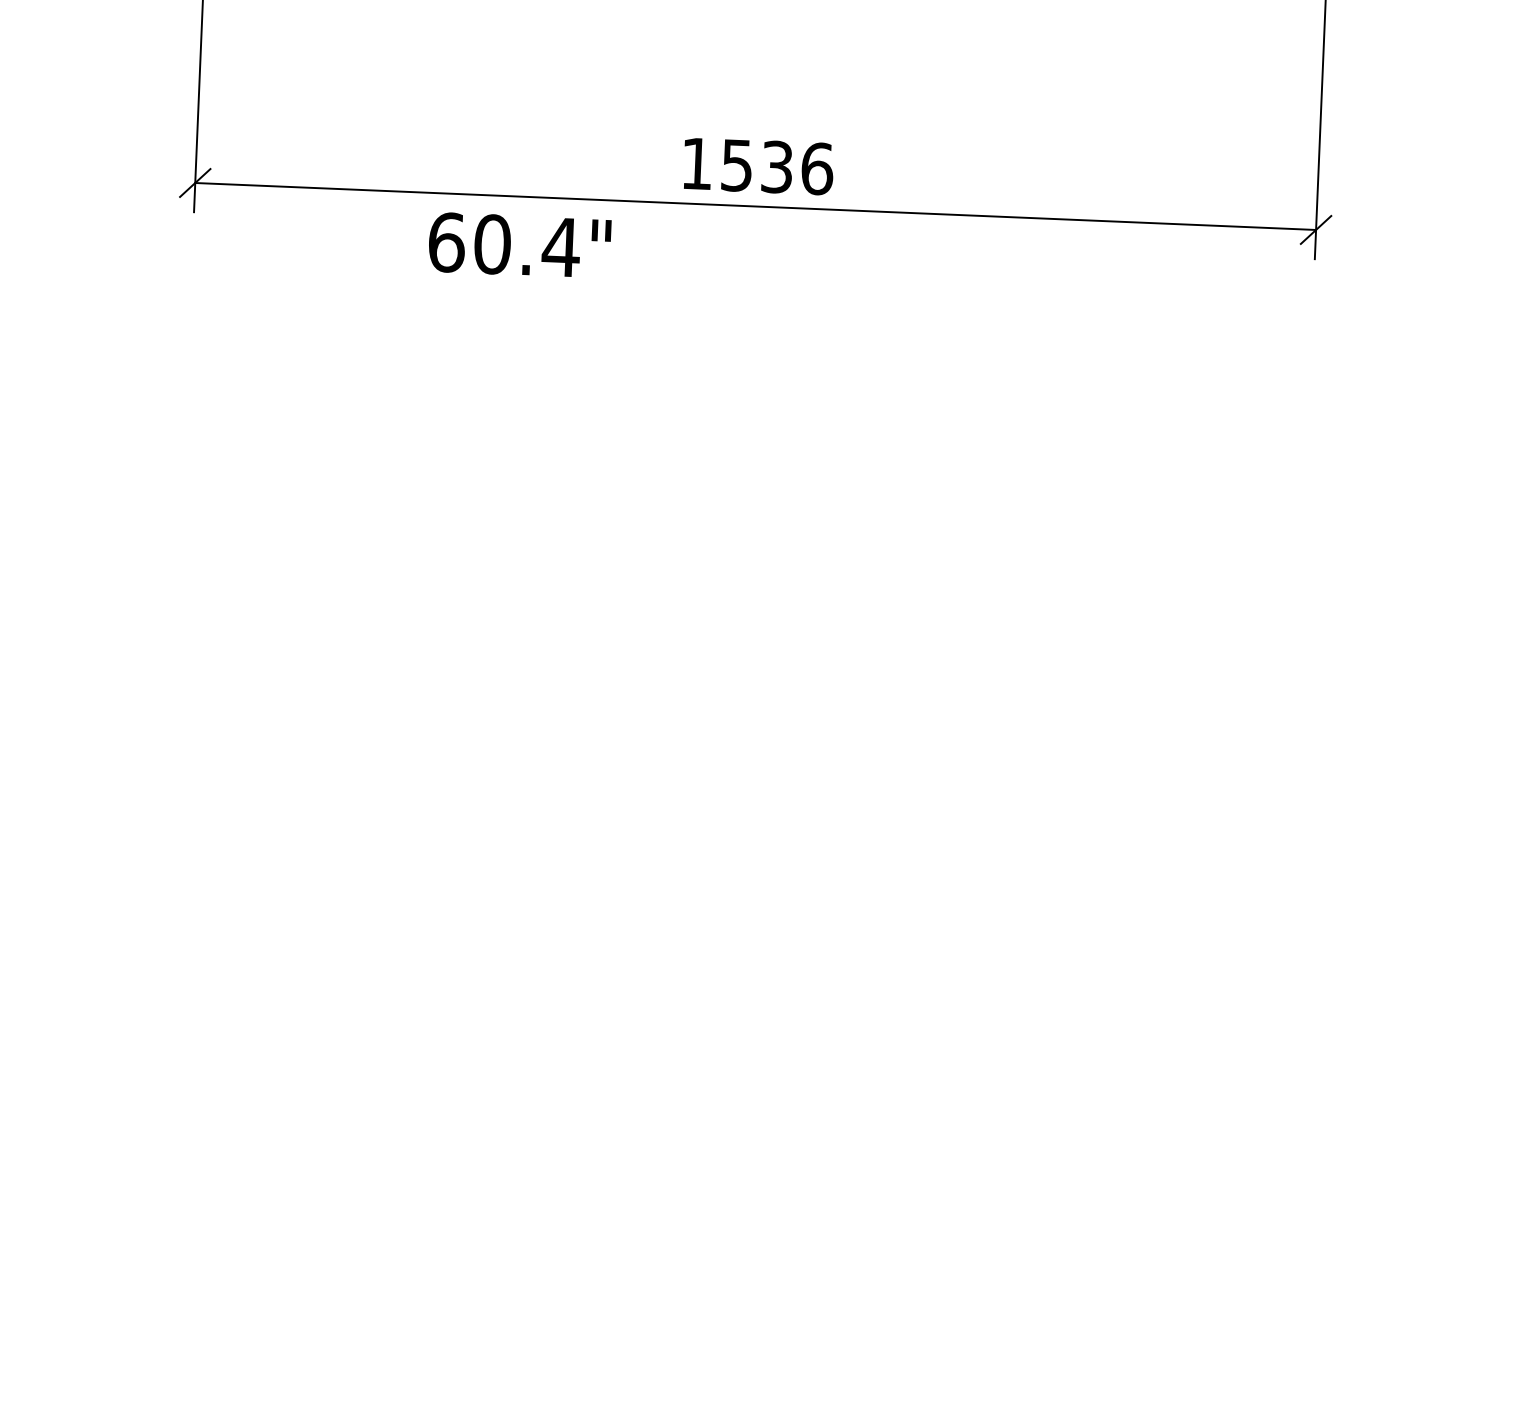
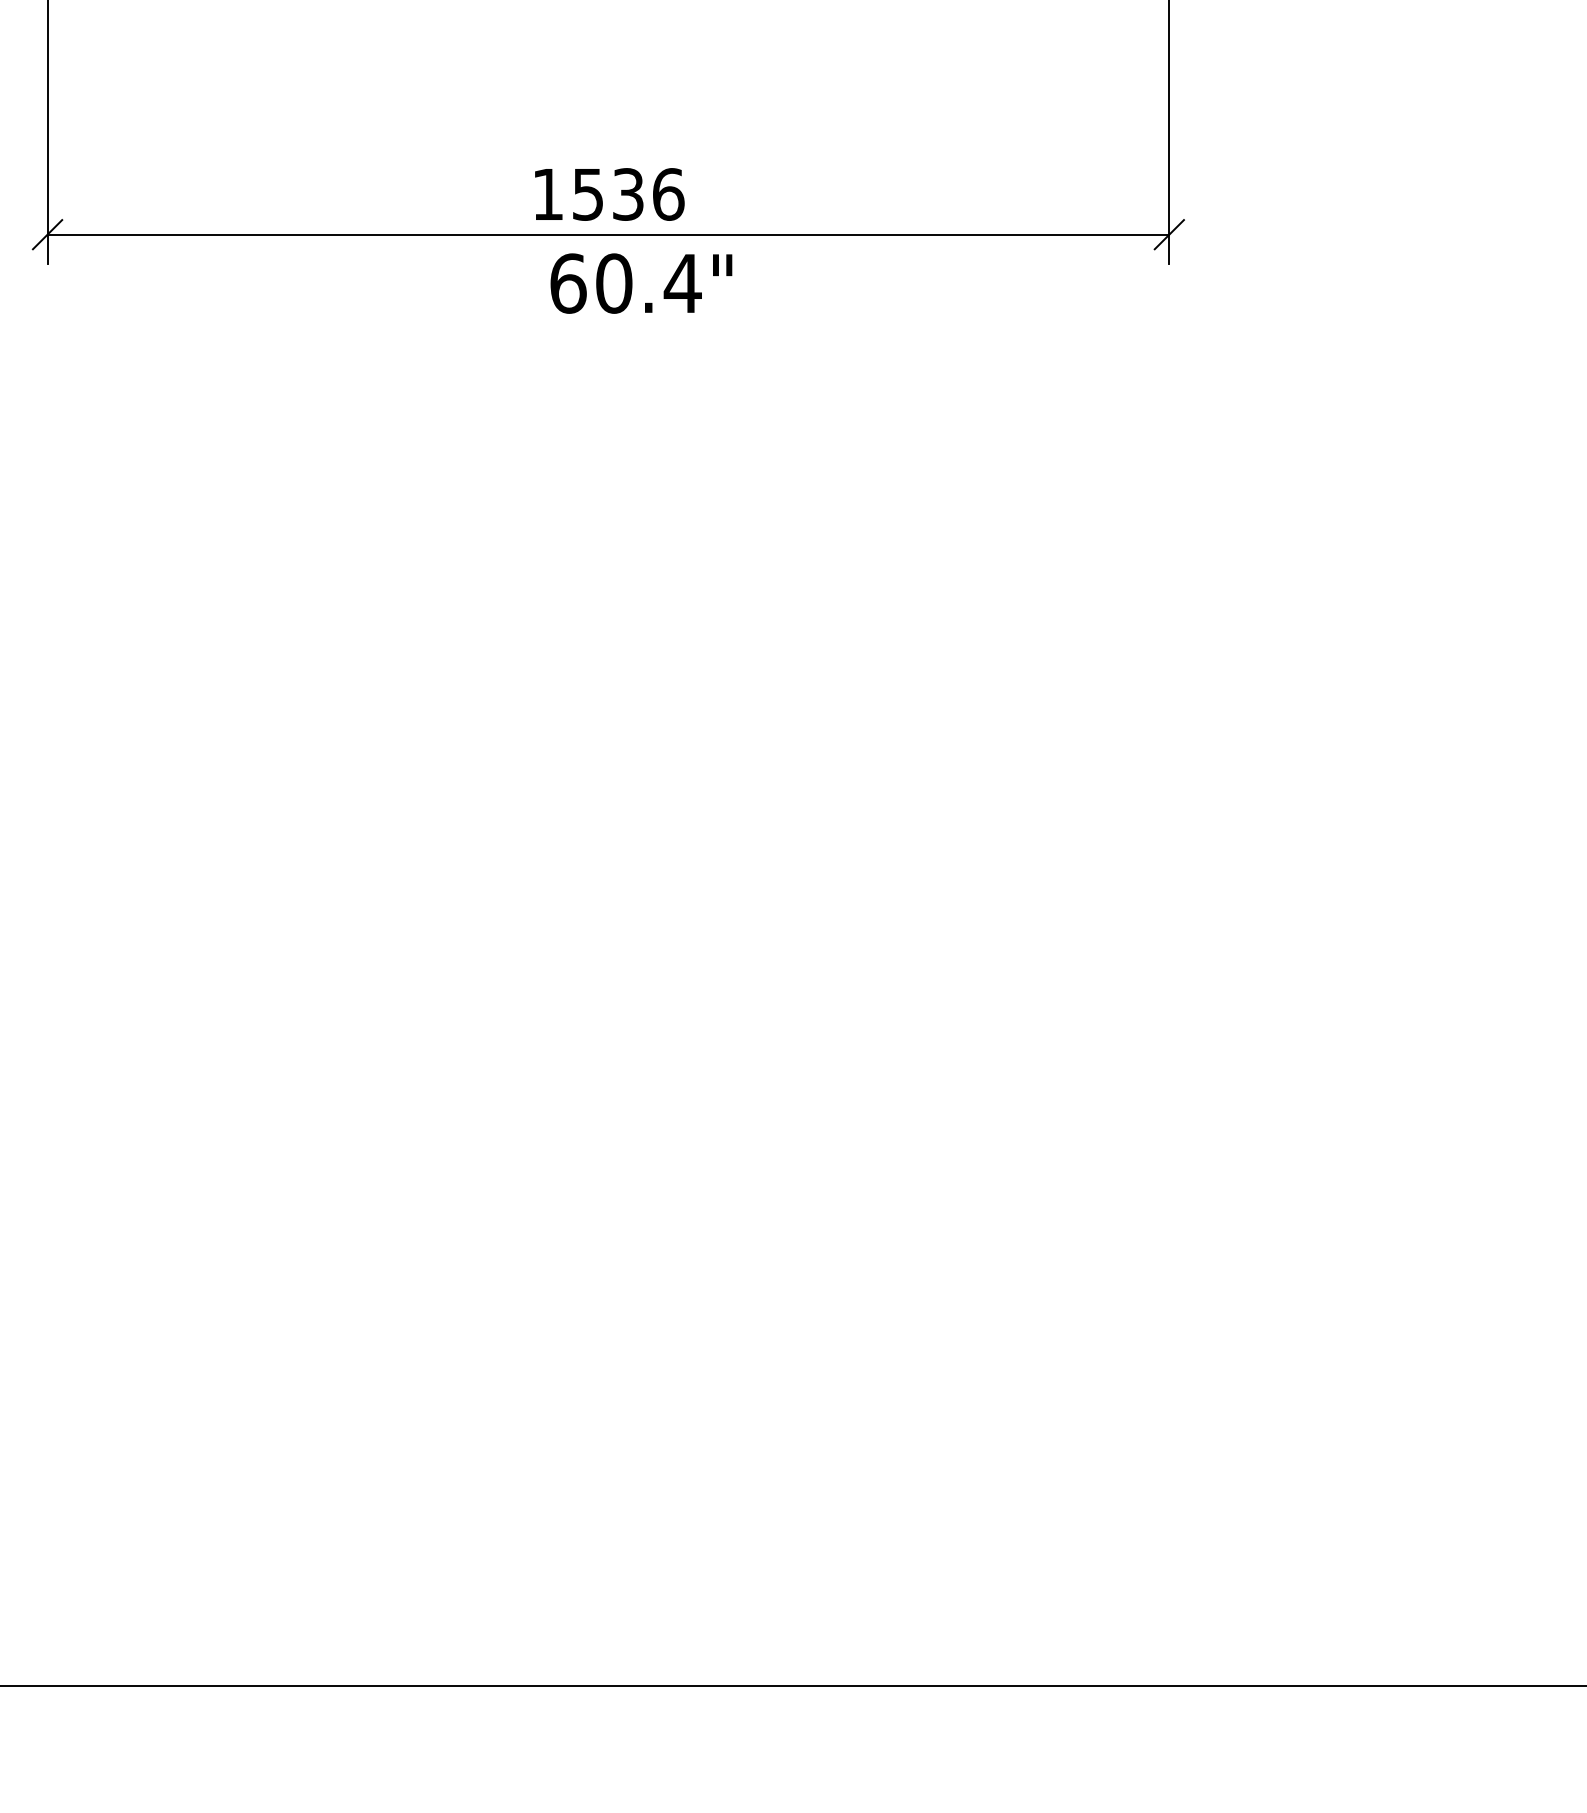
text: (519, 245) -> (641, 283), moved

